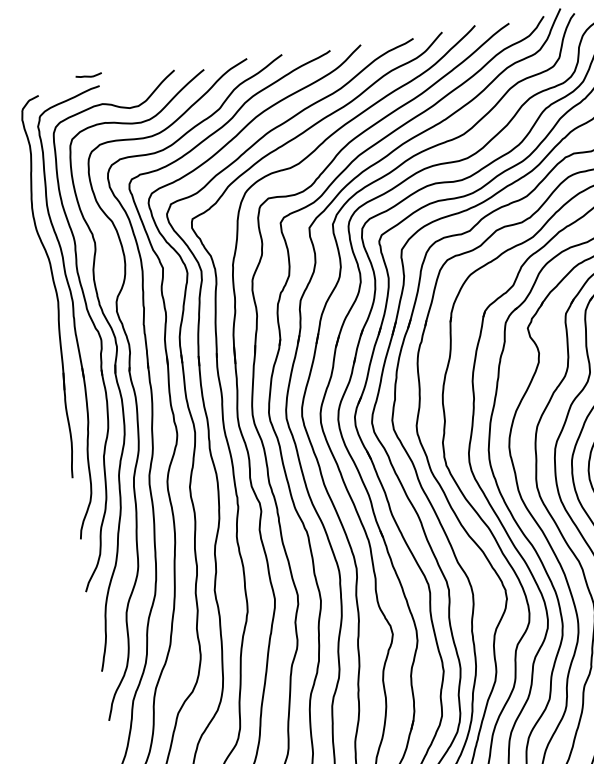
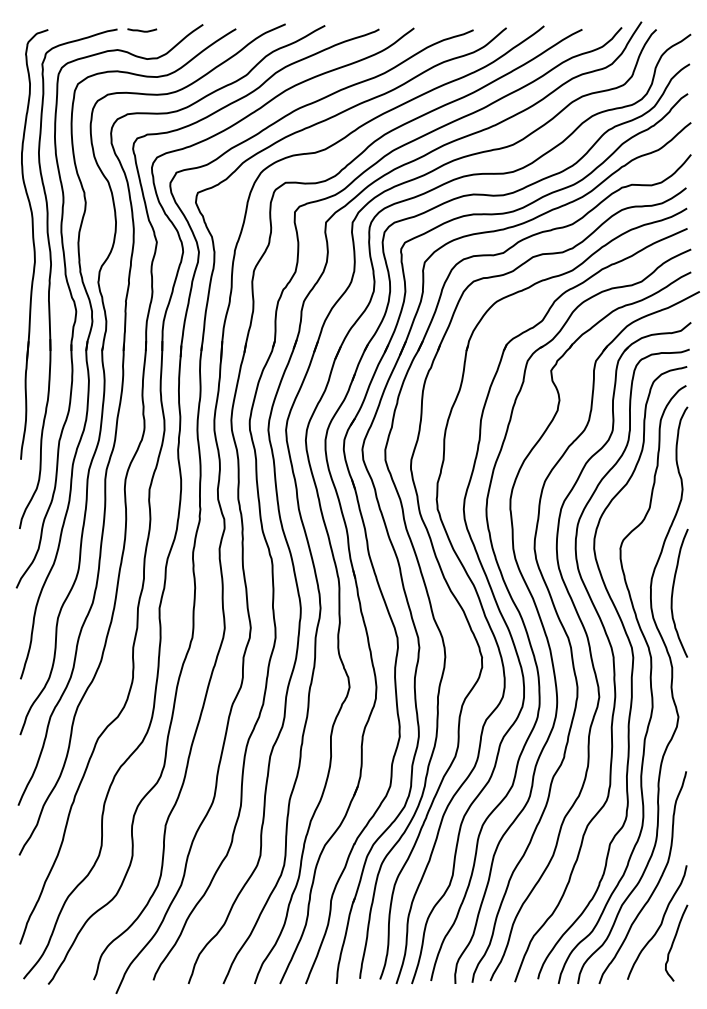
curve: (89, 75) -> (142, 30), moved

